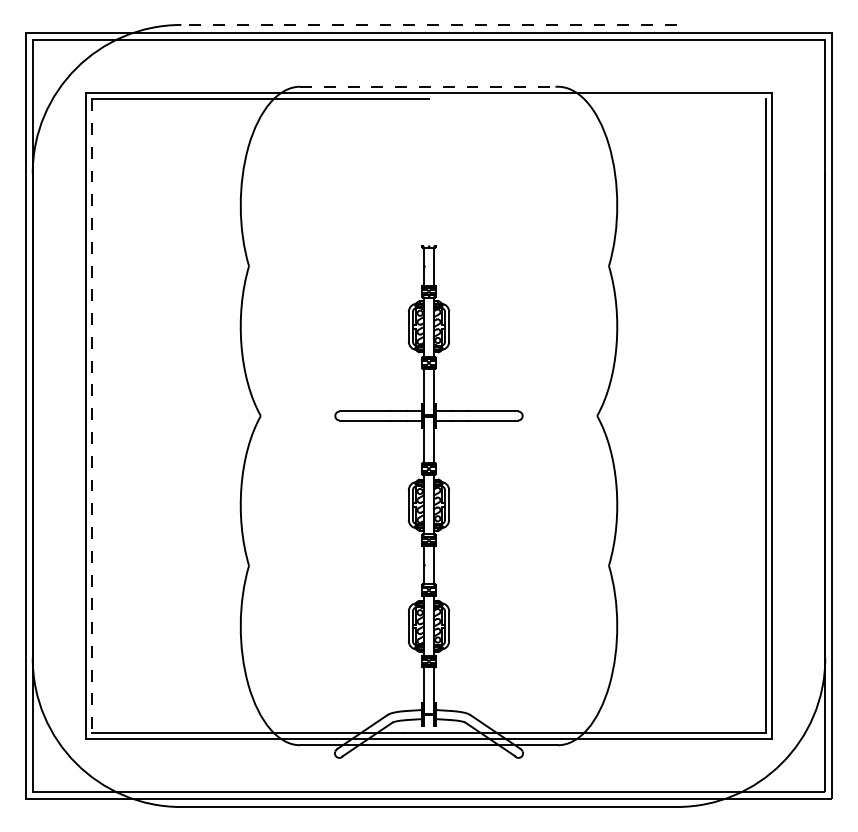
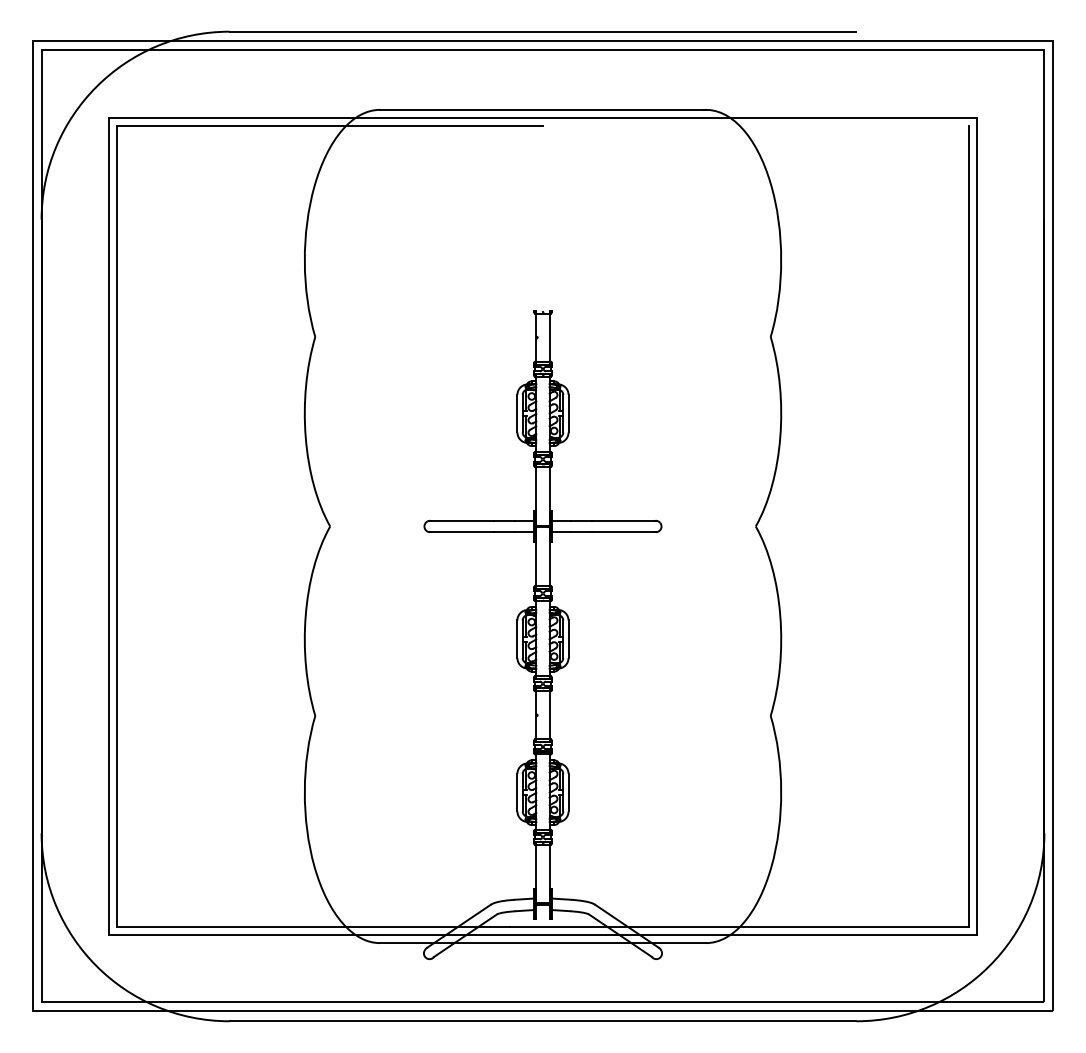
line: (428, 24) -> (542, 31), dashed -> solid
line: (429, 86) -> (543, 109), dashed -> solid
line: (91, 416) -> (116, 526), dashed -> solid

